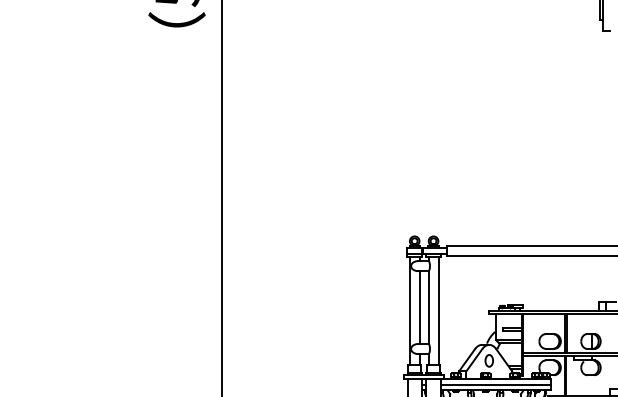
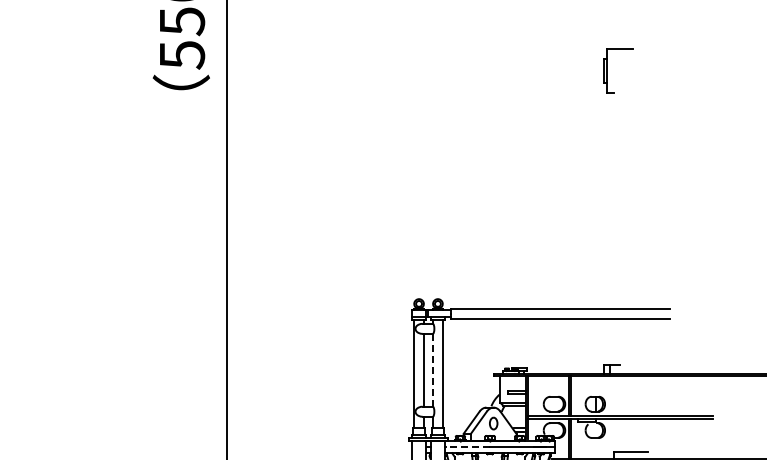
line: (428, 306) -> (432, 369), solid -> dashed
line: (463, 384) -> (467, 447), solid -> dashed

